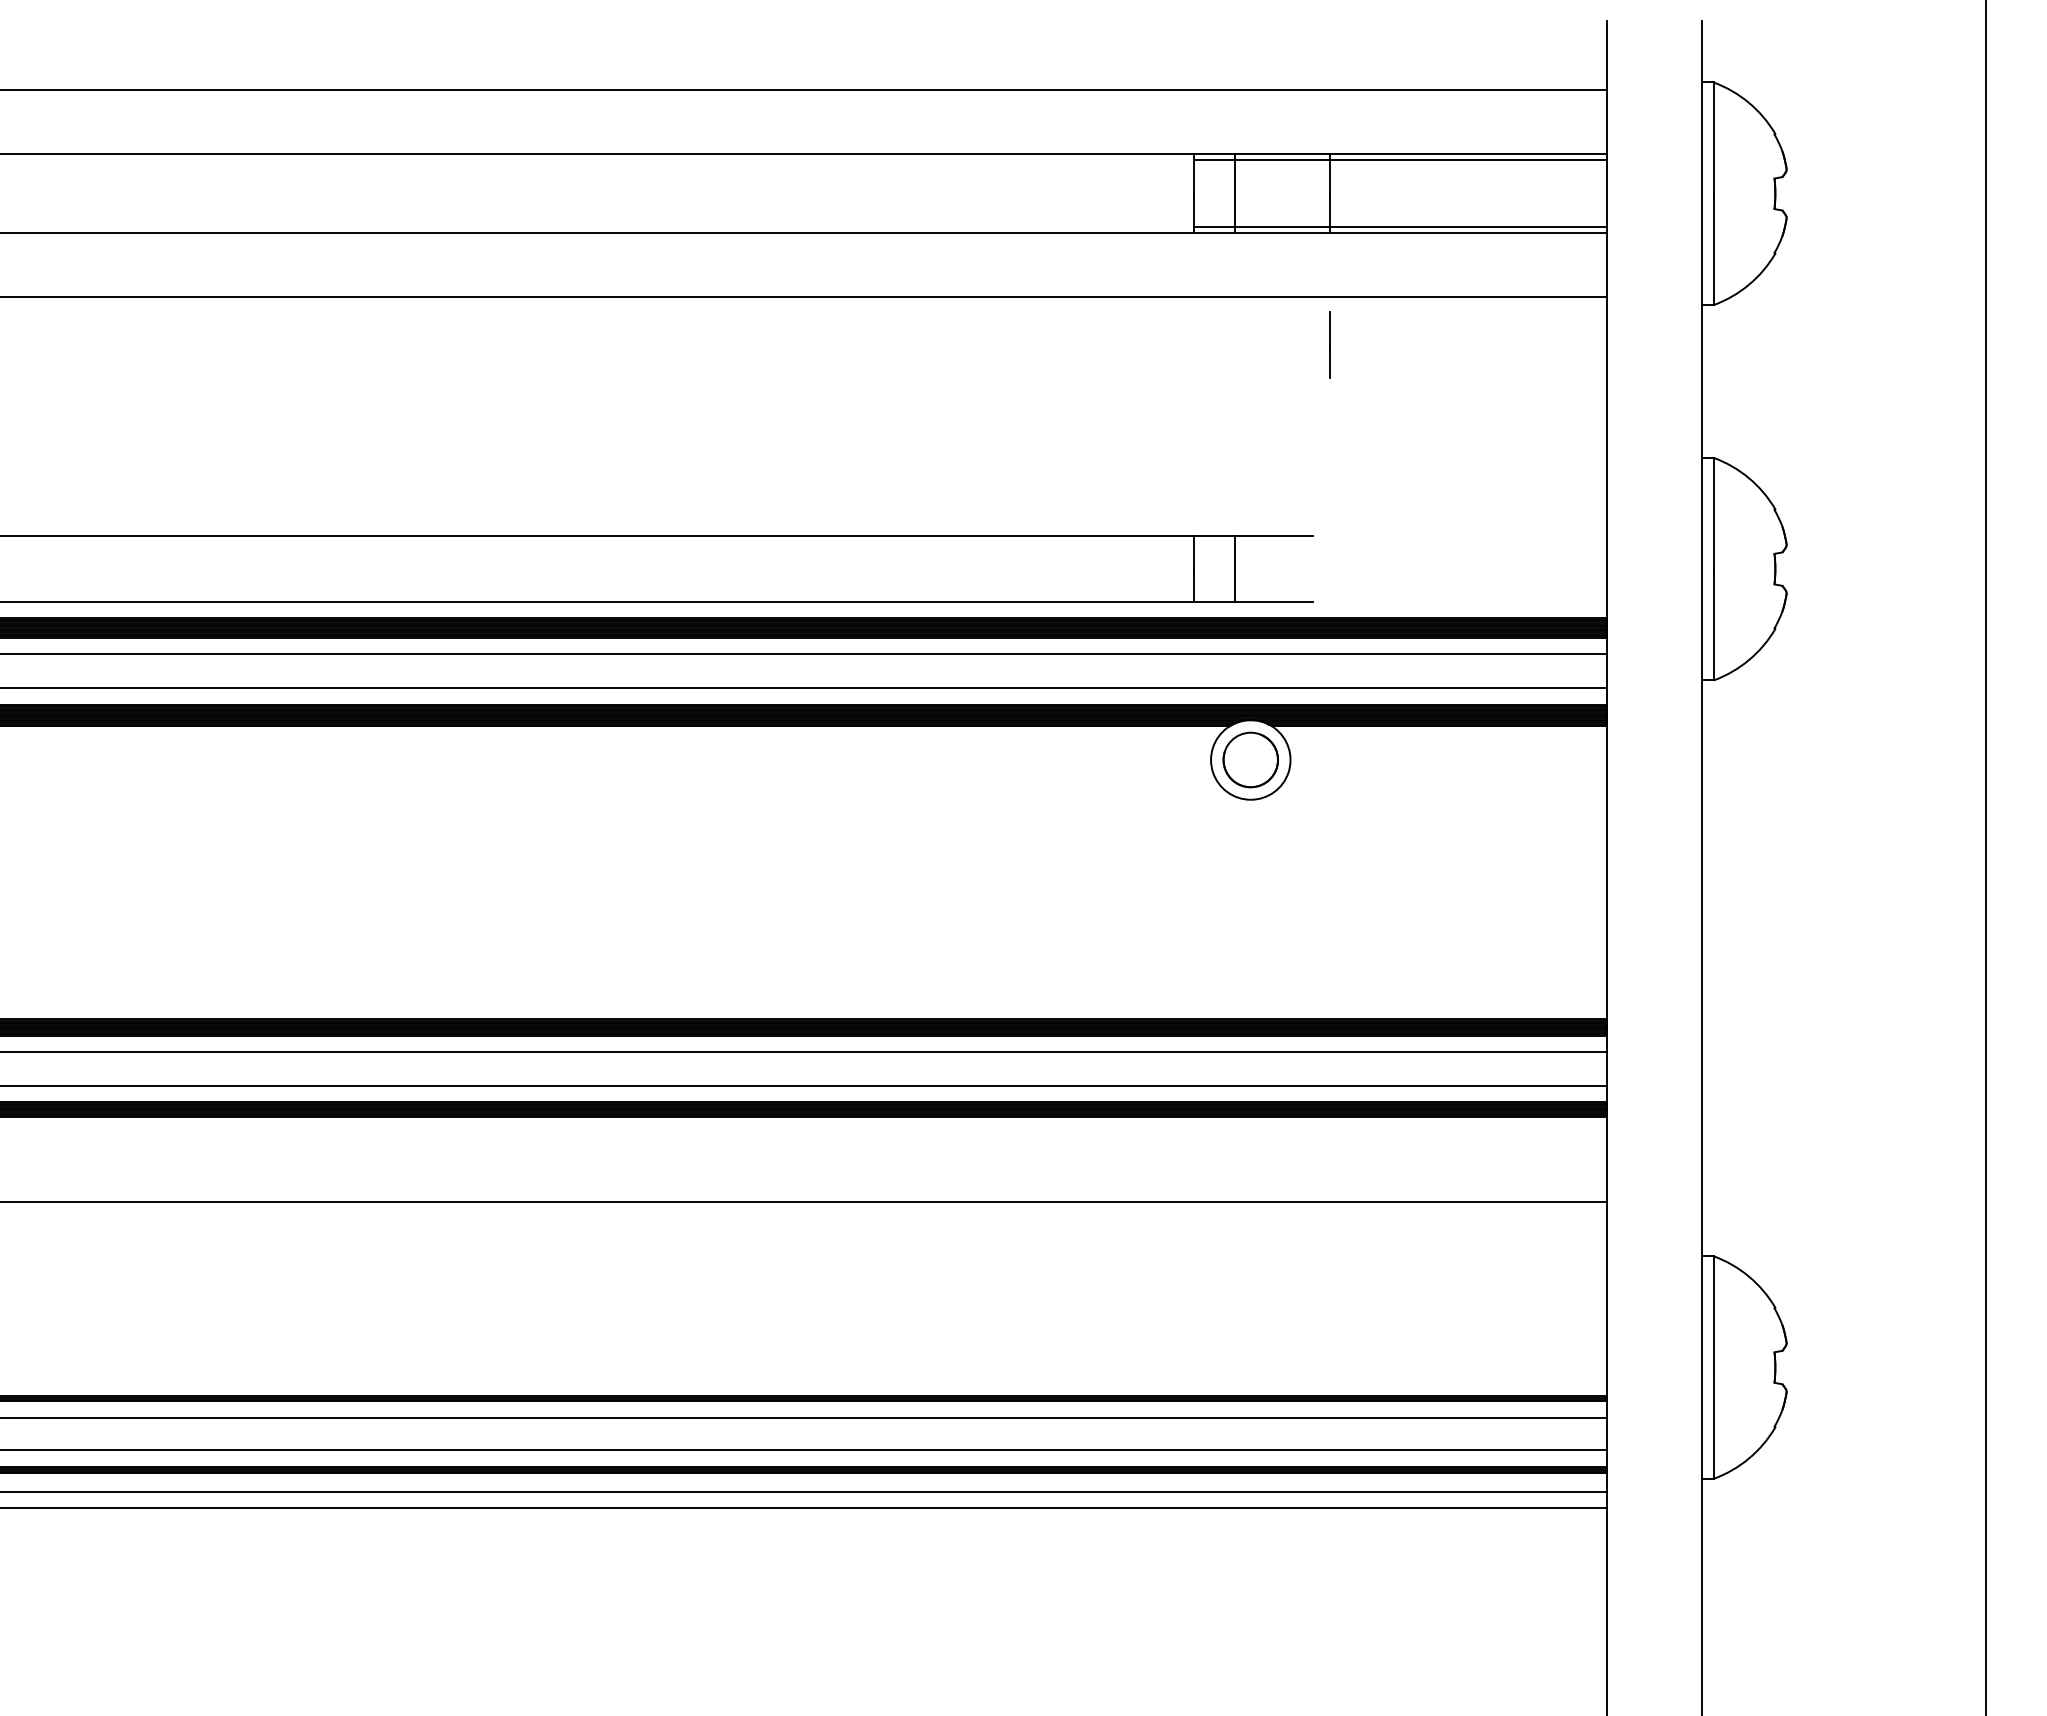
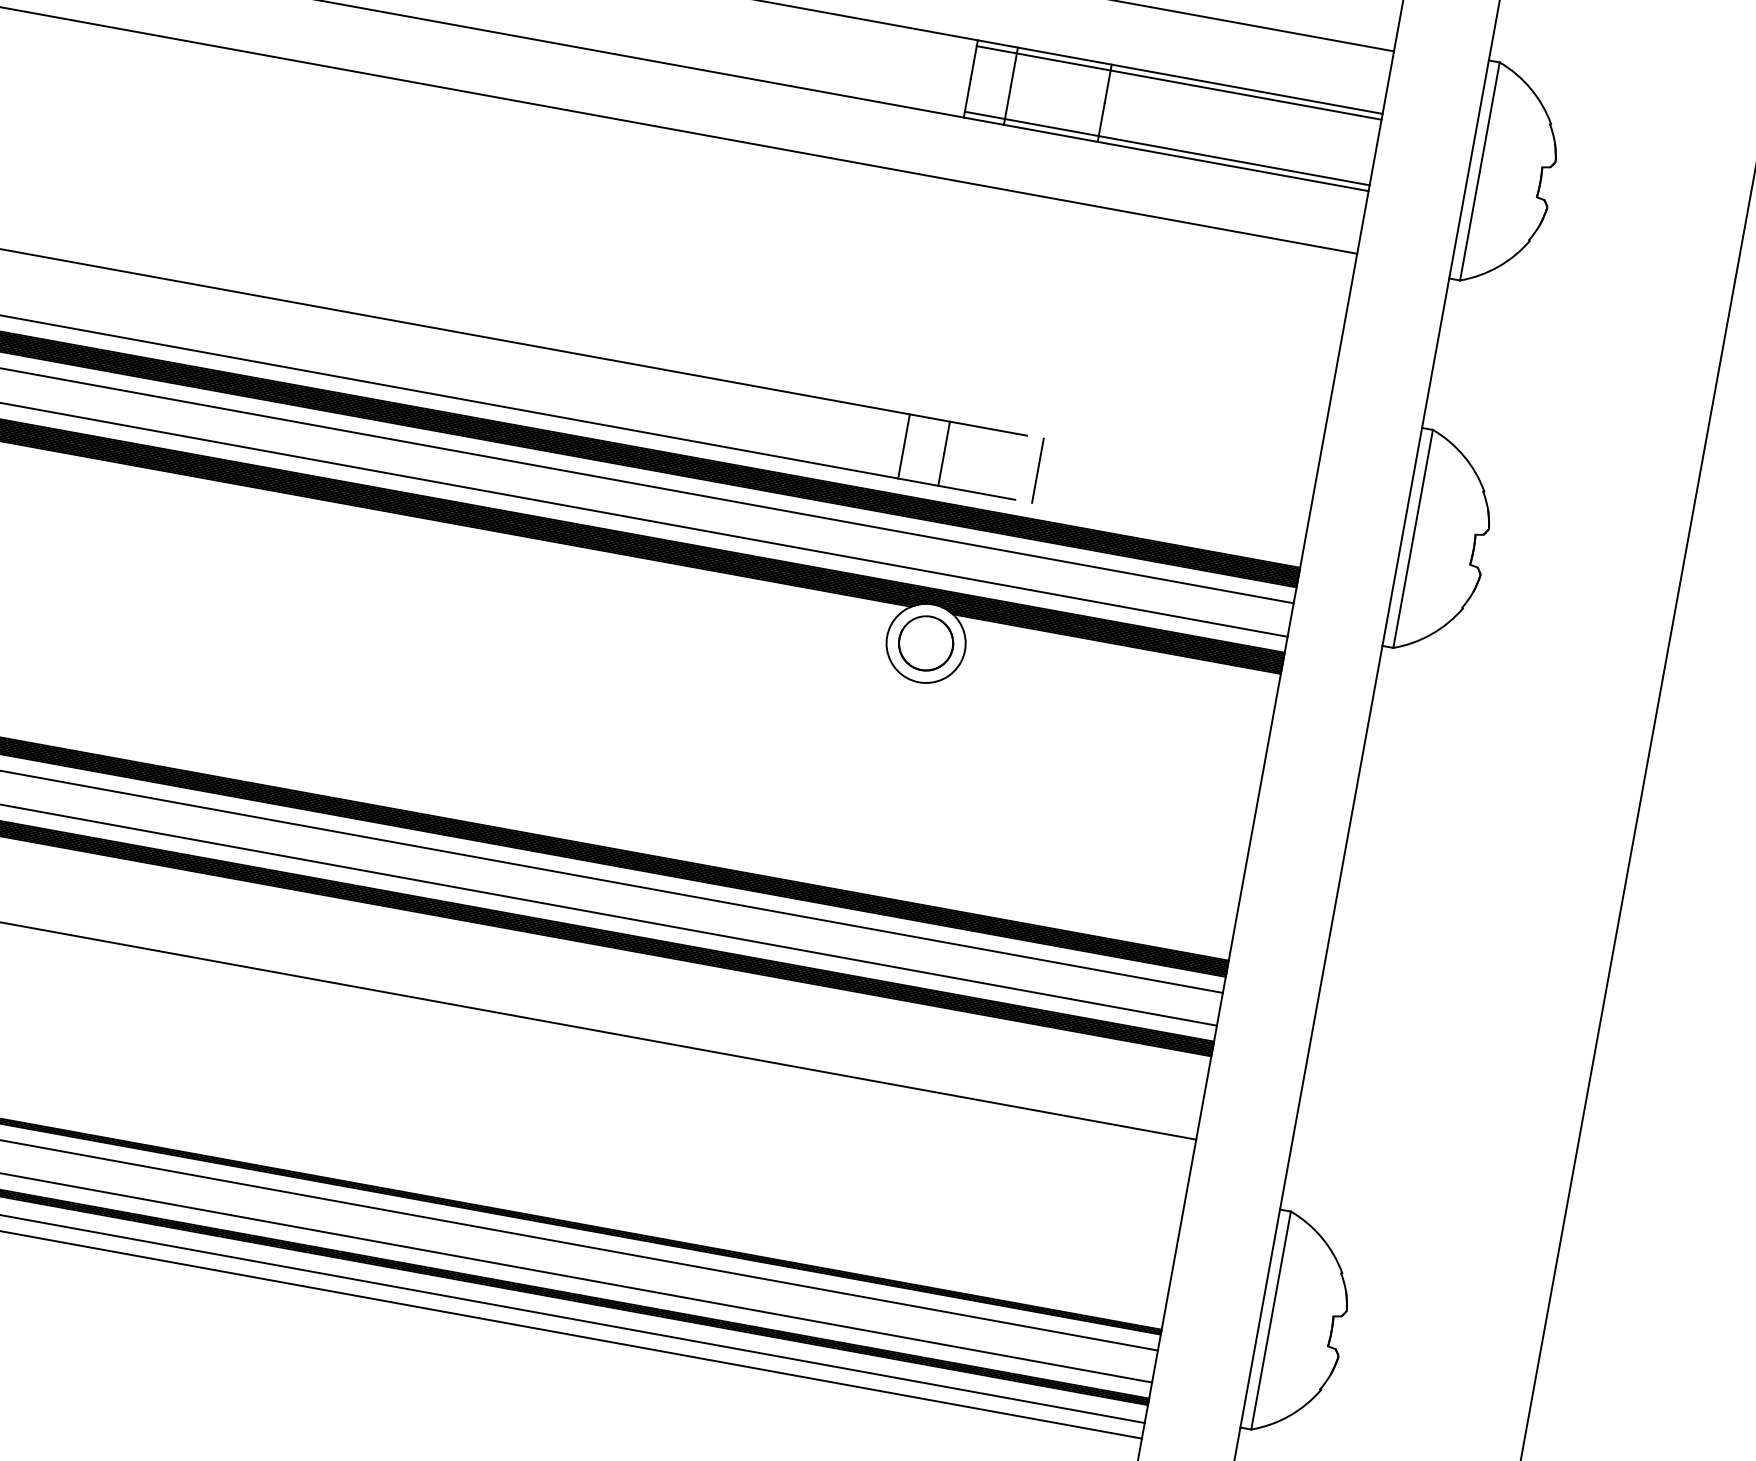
line: (1329, 344) -> (1037, 469), moved

